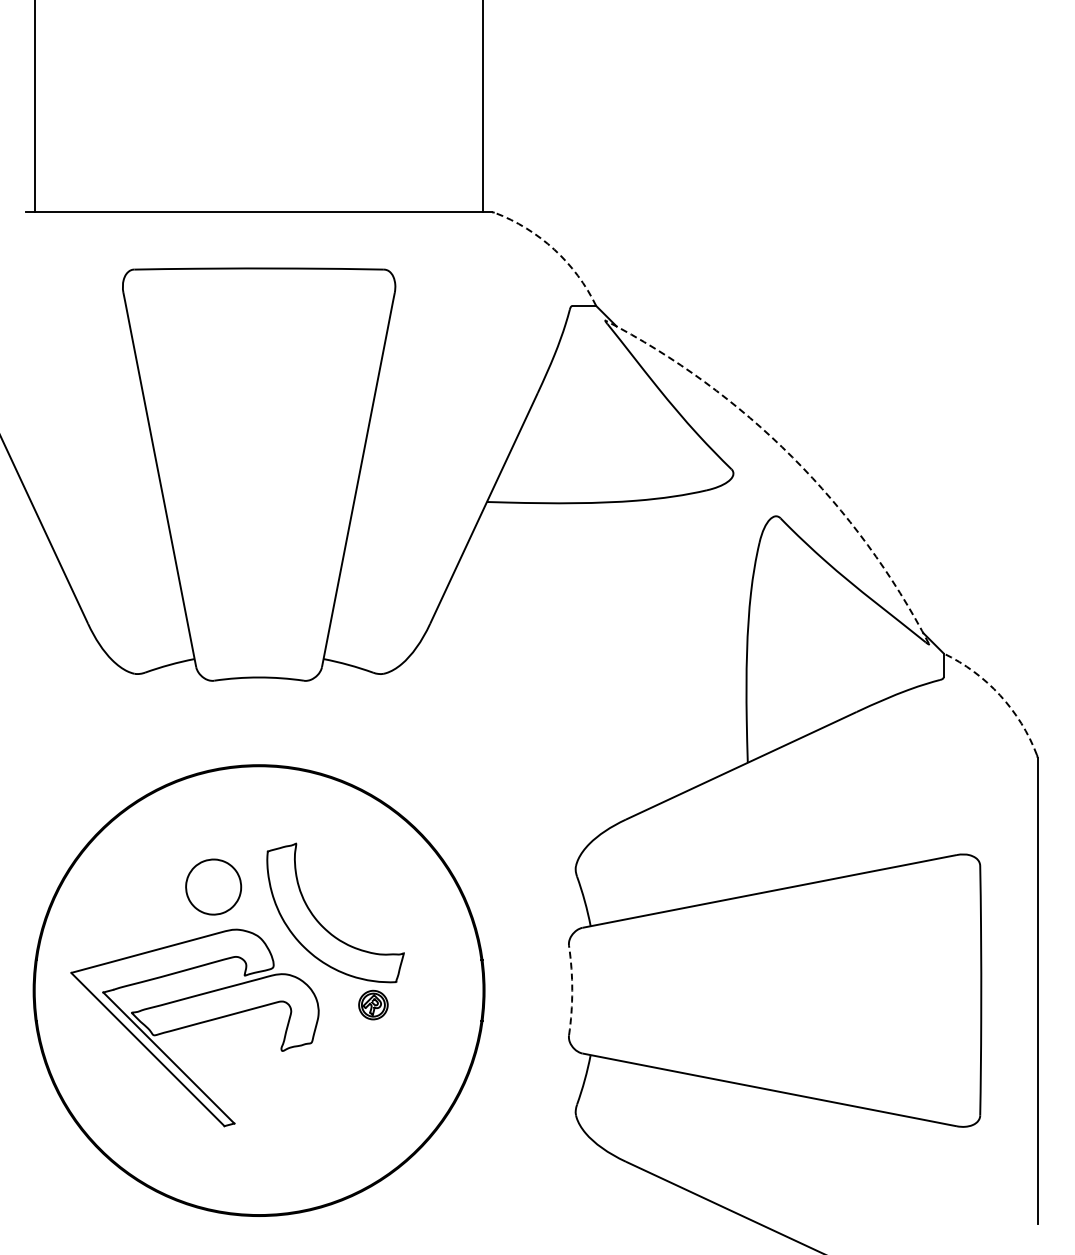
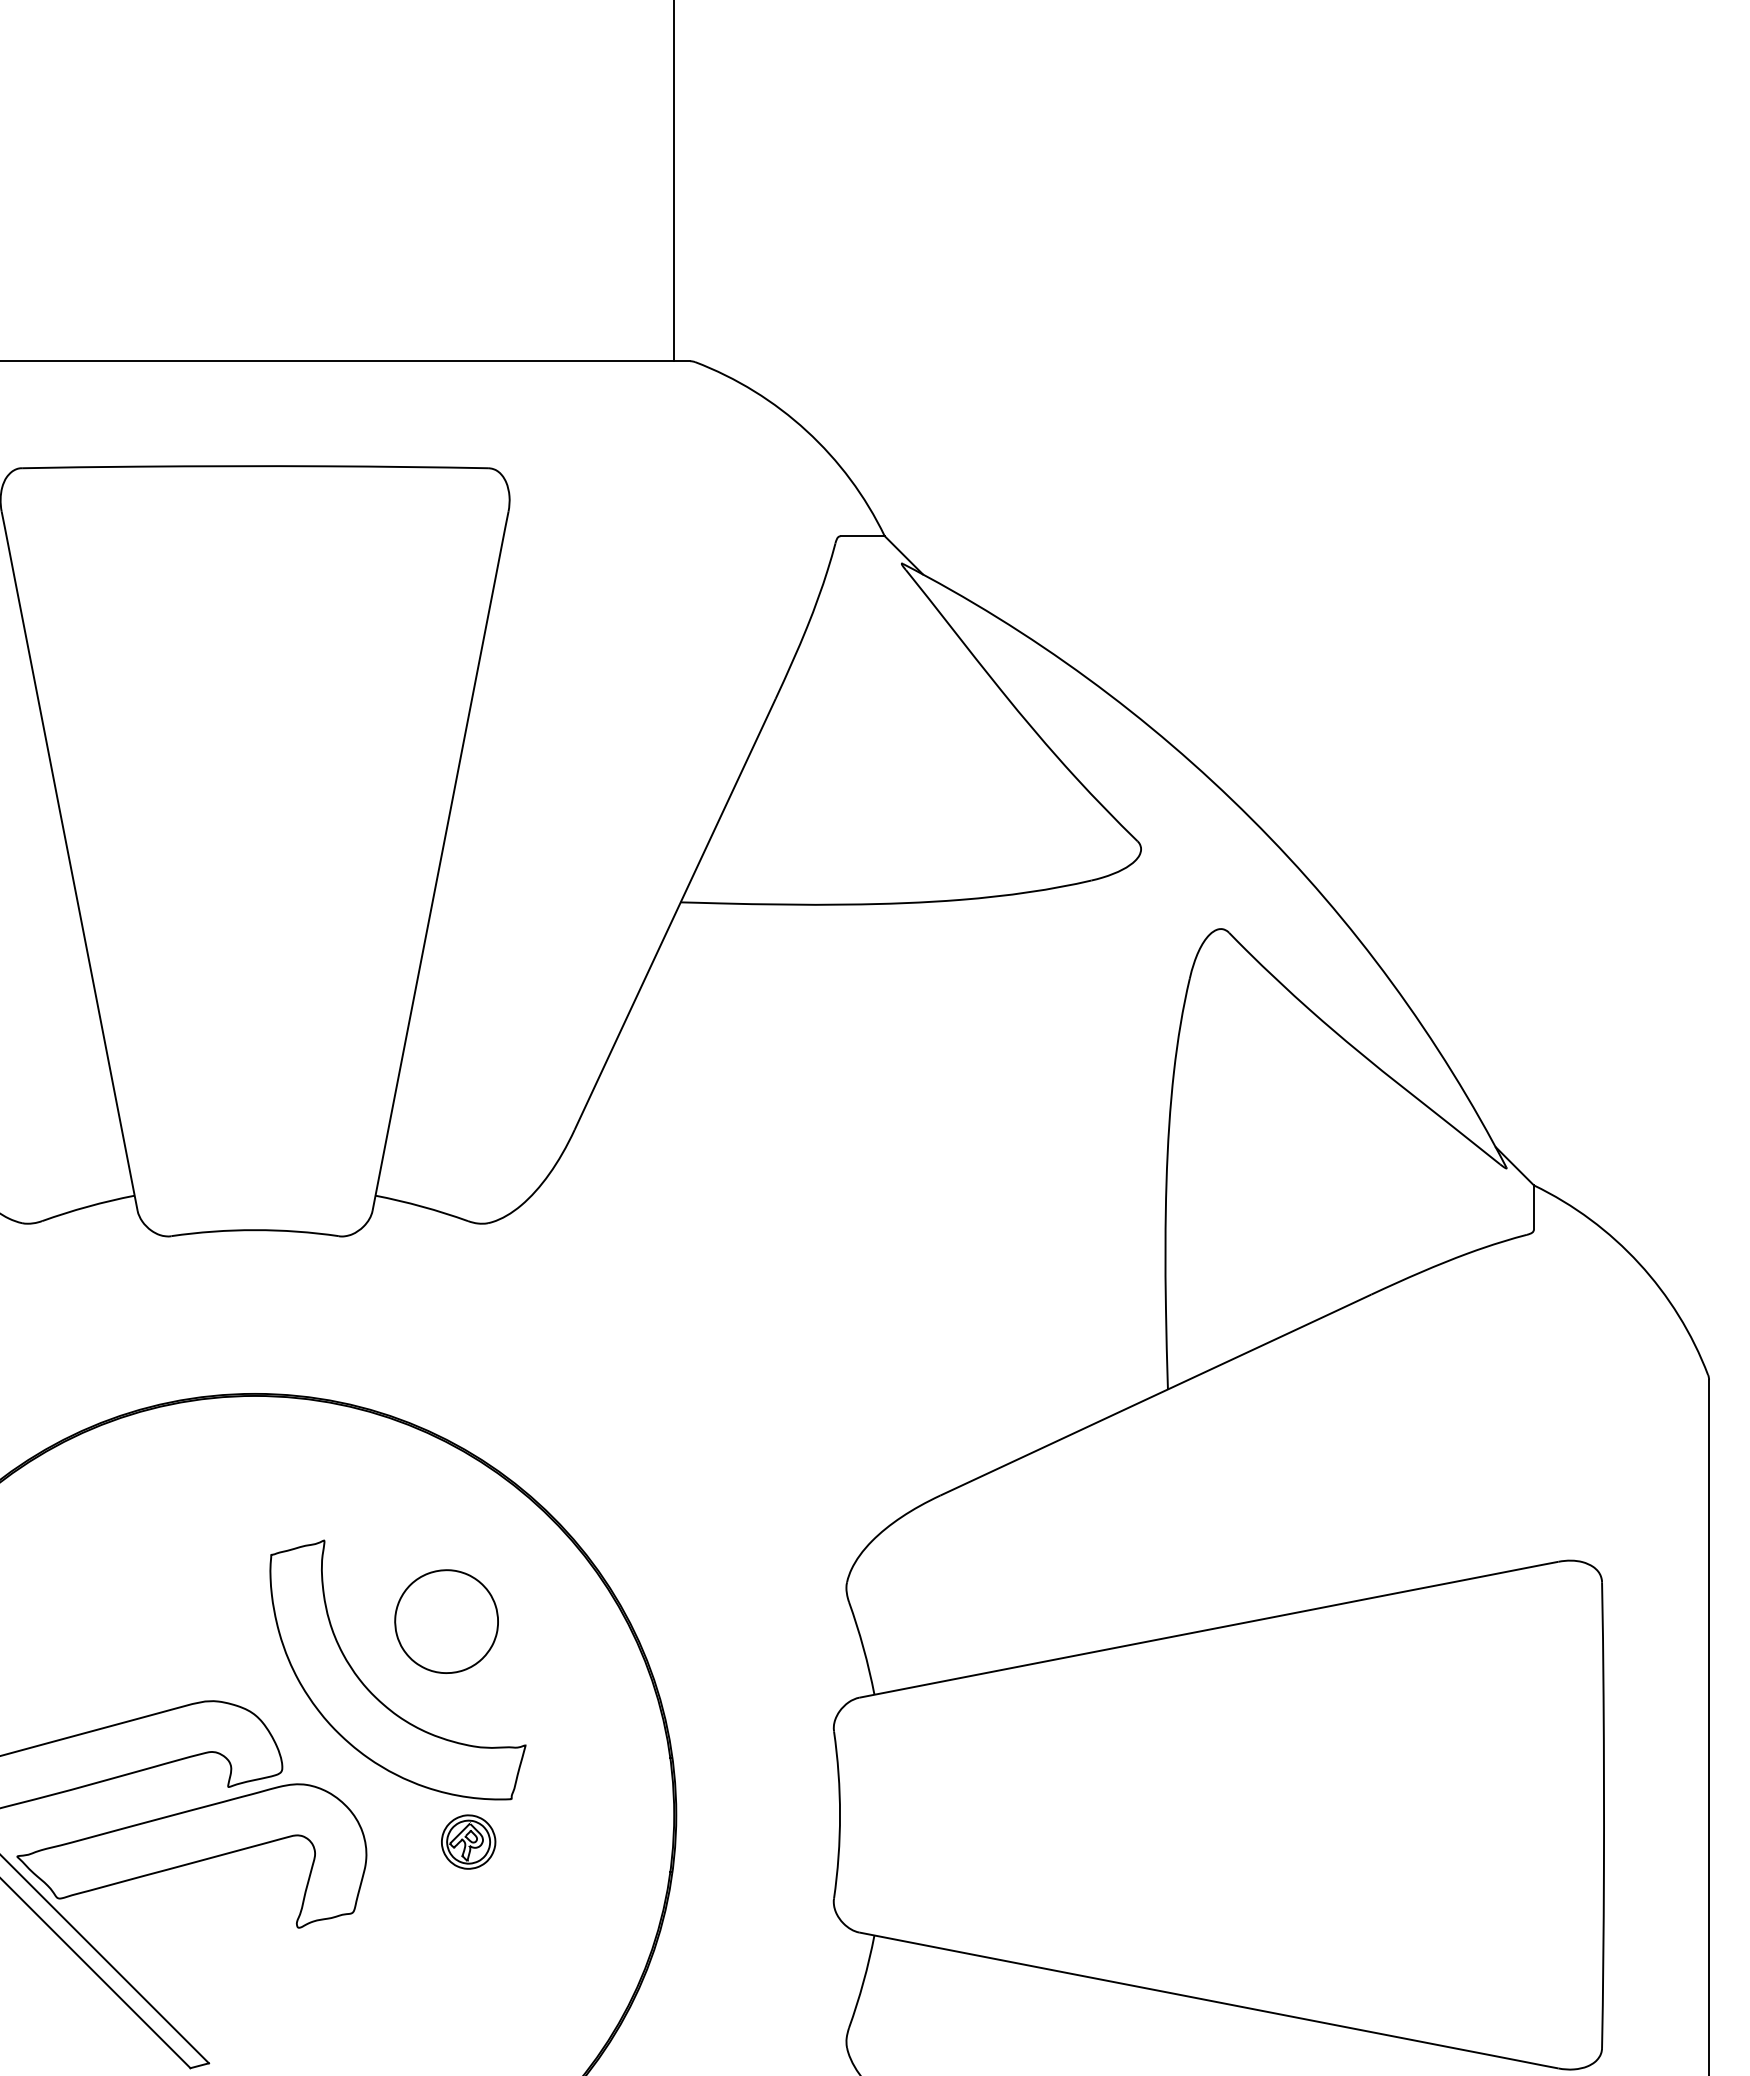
arc: (554, 249) -> (806, 430), dashed -> solid
arc: (792, 457) -> (1251, 819), dashed -> solid
arc: (1000, 695) -> (1639, 1263), dashed -> solid
part: (213, 886) -> (446, 1620), moved
arc: (572, 990) -> (840, 1814), dashed -> solid

